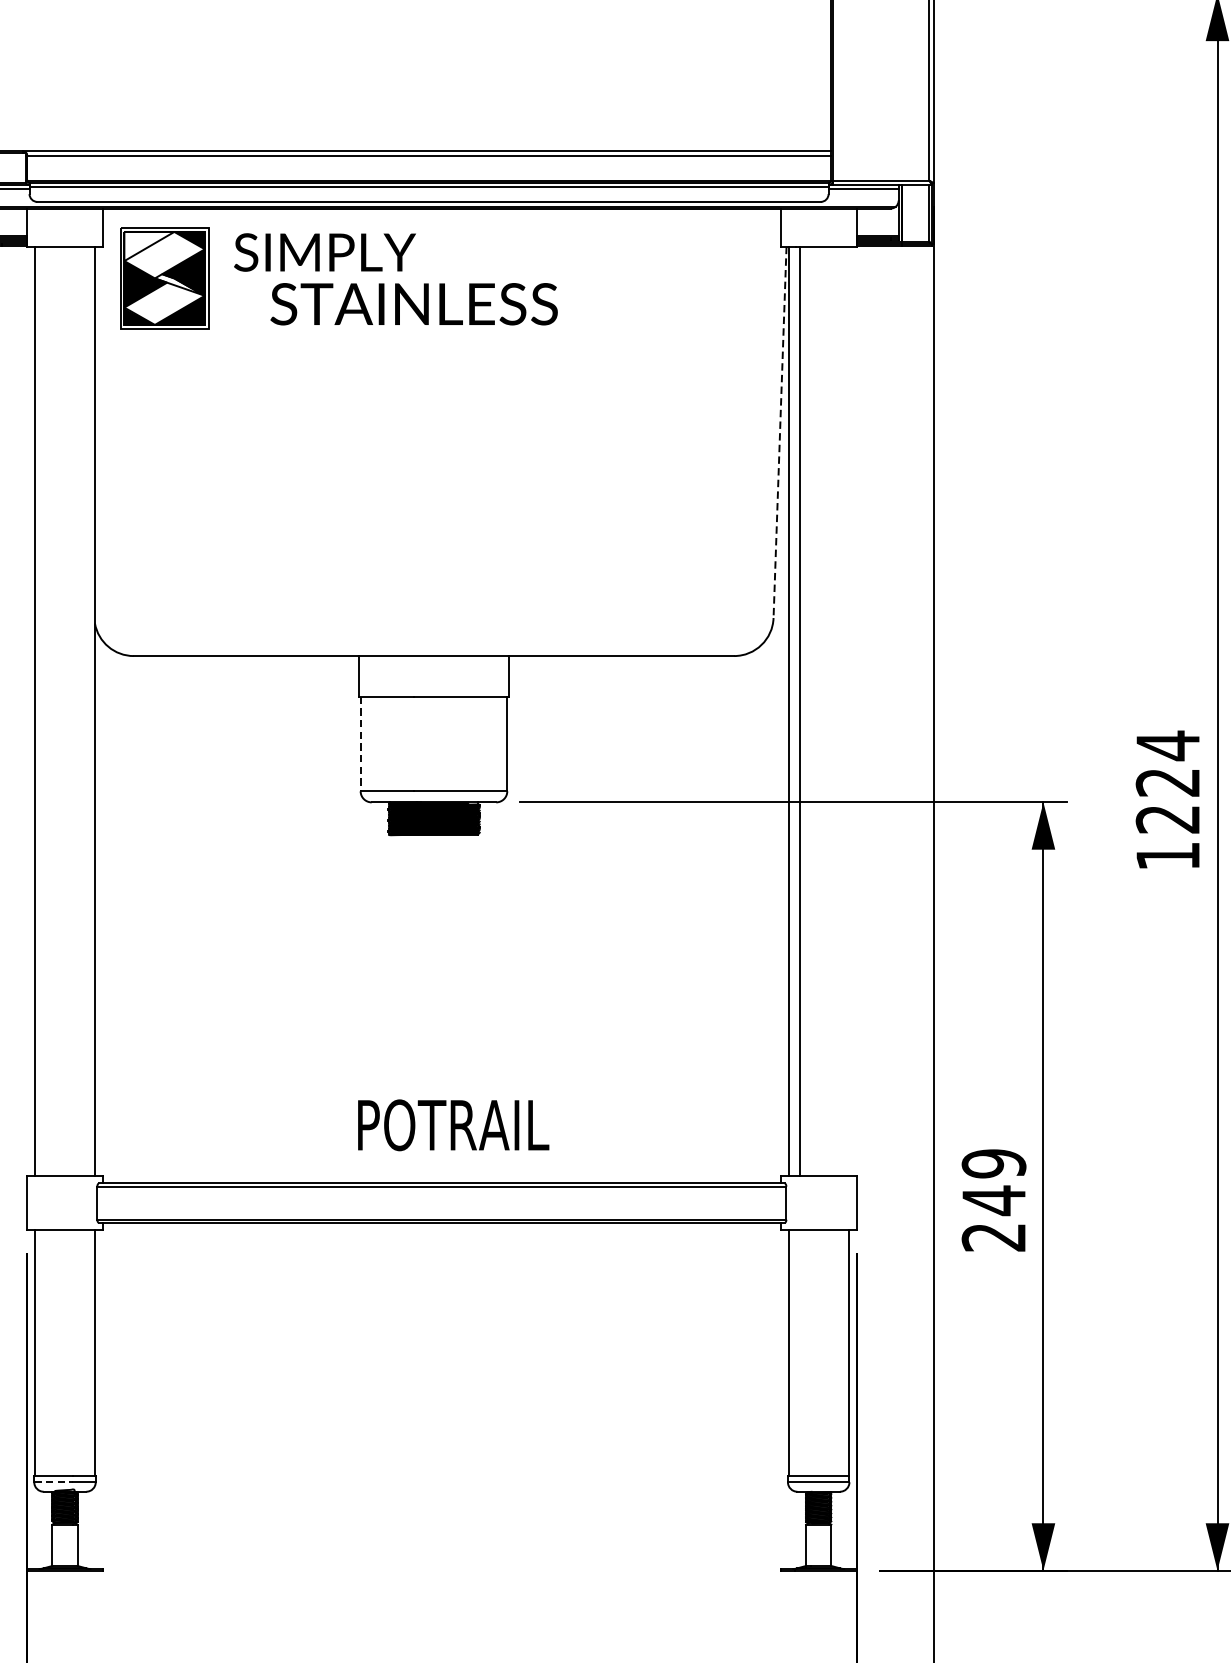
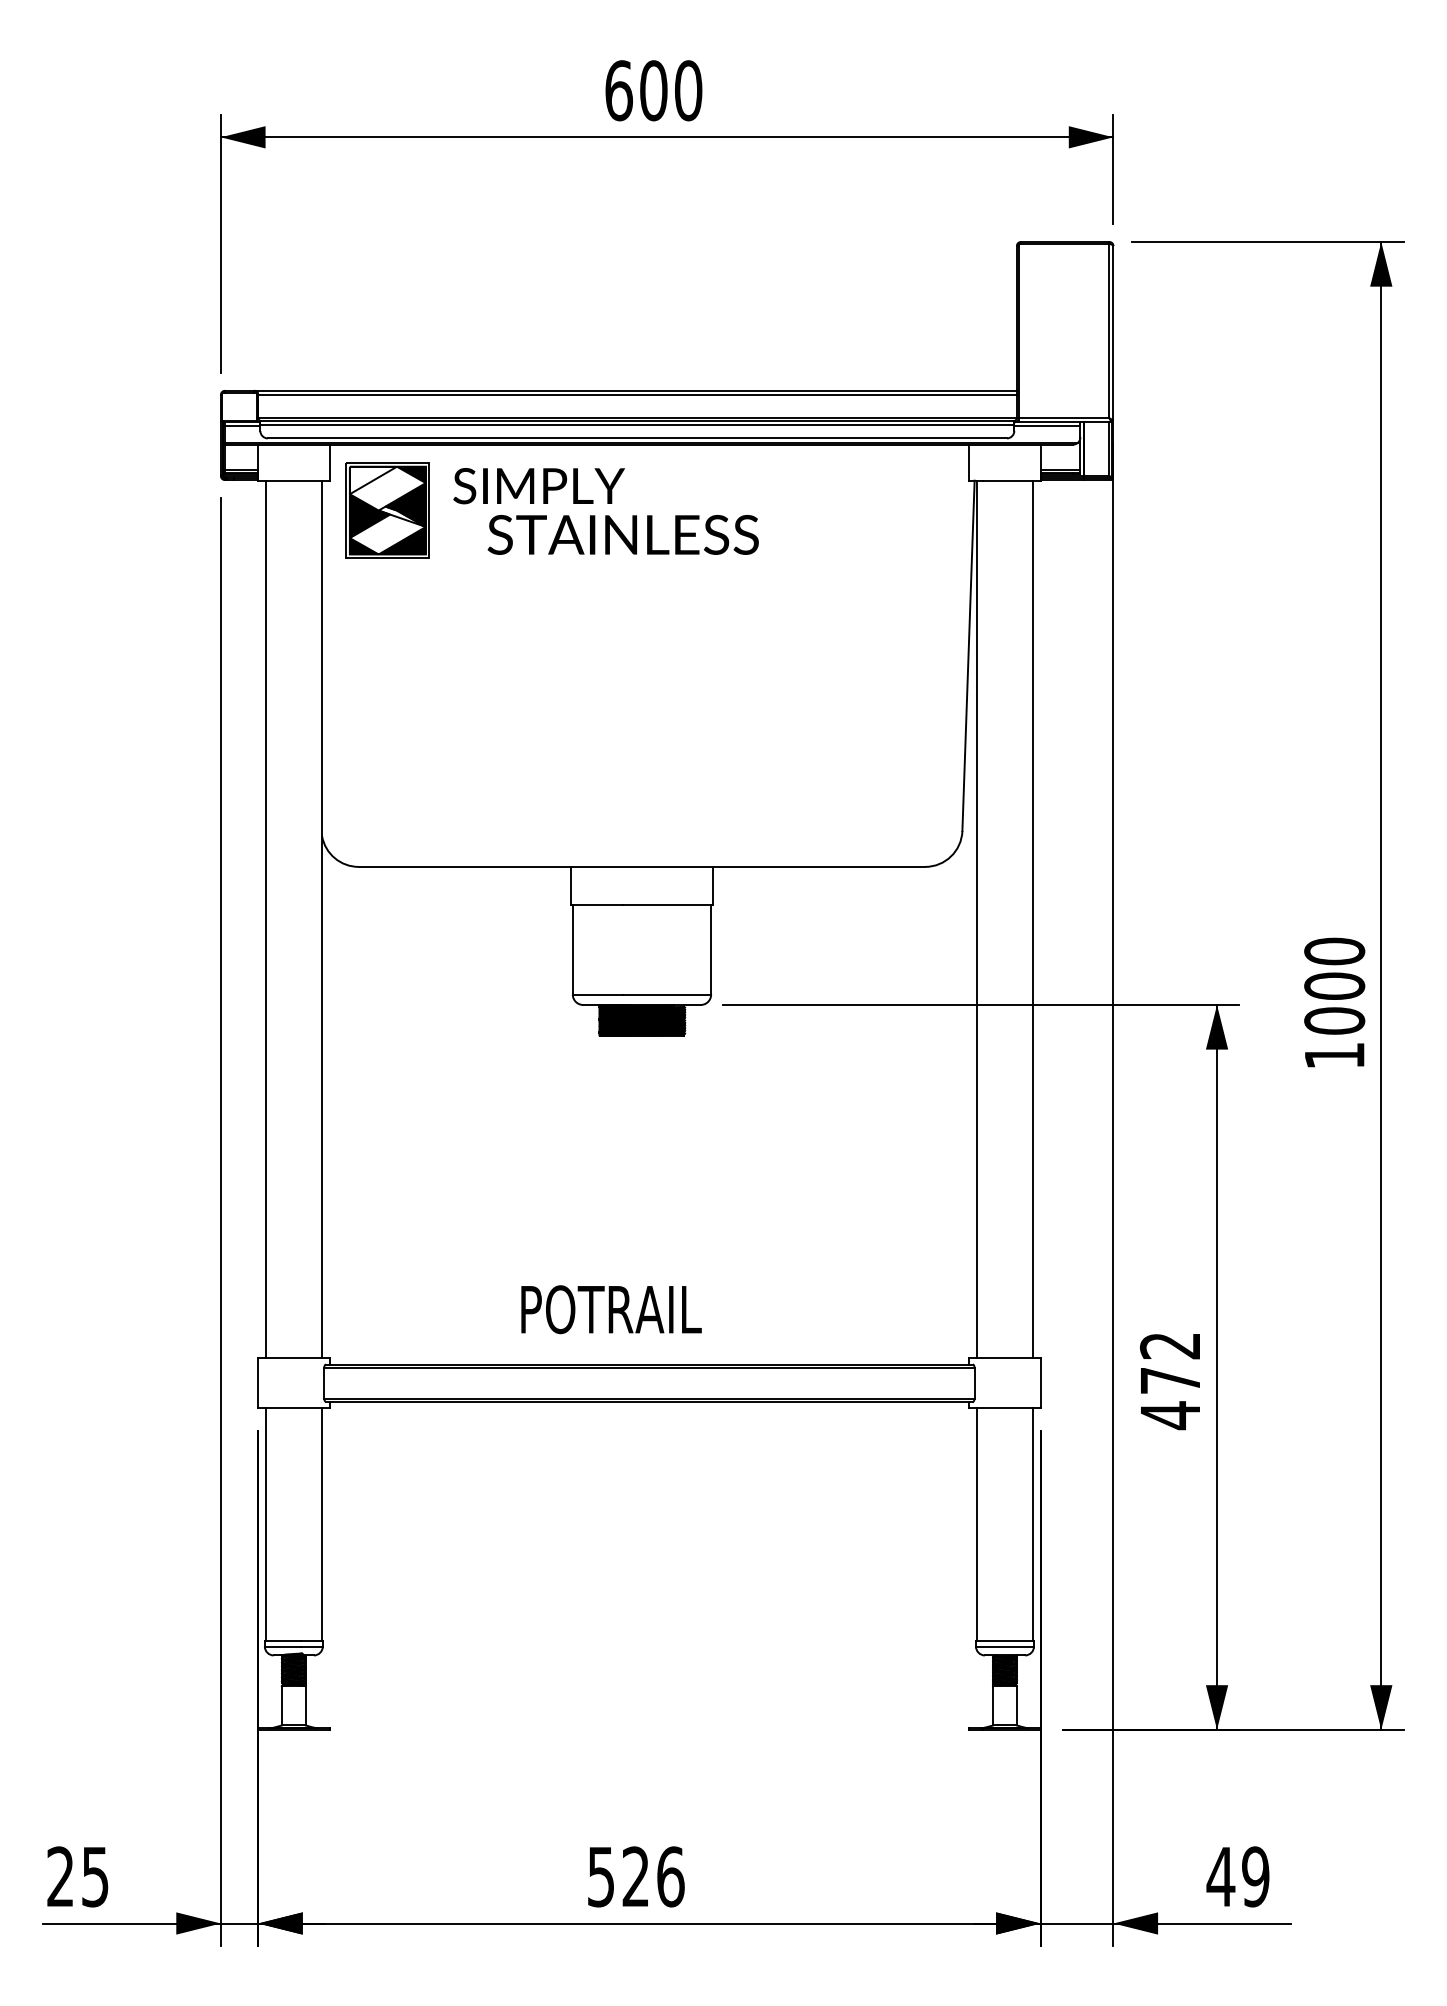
line: (780, 433) -> (968, 656), dashed -> solid
line: (800, 710) -> (1033, 918), moved
line: (360, 743) -> (572, 949), dashed -> solid
text: (1167, 781) -> (1334, 985), 1224 -> 1000
text: (453, 1125) -> (611, 1309), moved
text: (994, 1201) -> (1170, 1381), 249 -> 472
line: (54, 1482) -> (283, 1646), dashed -> solid

